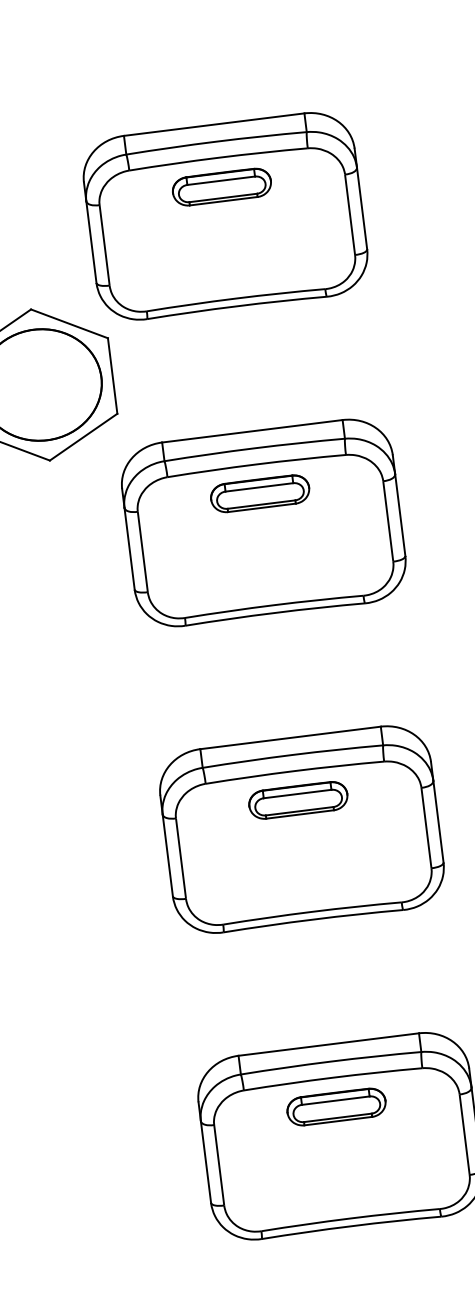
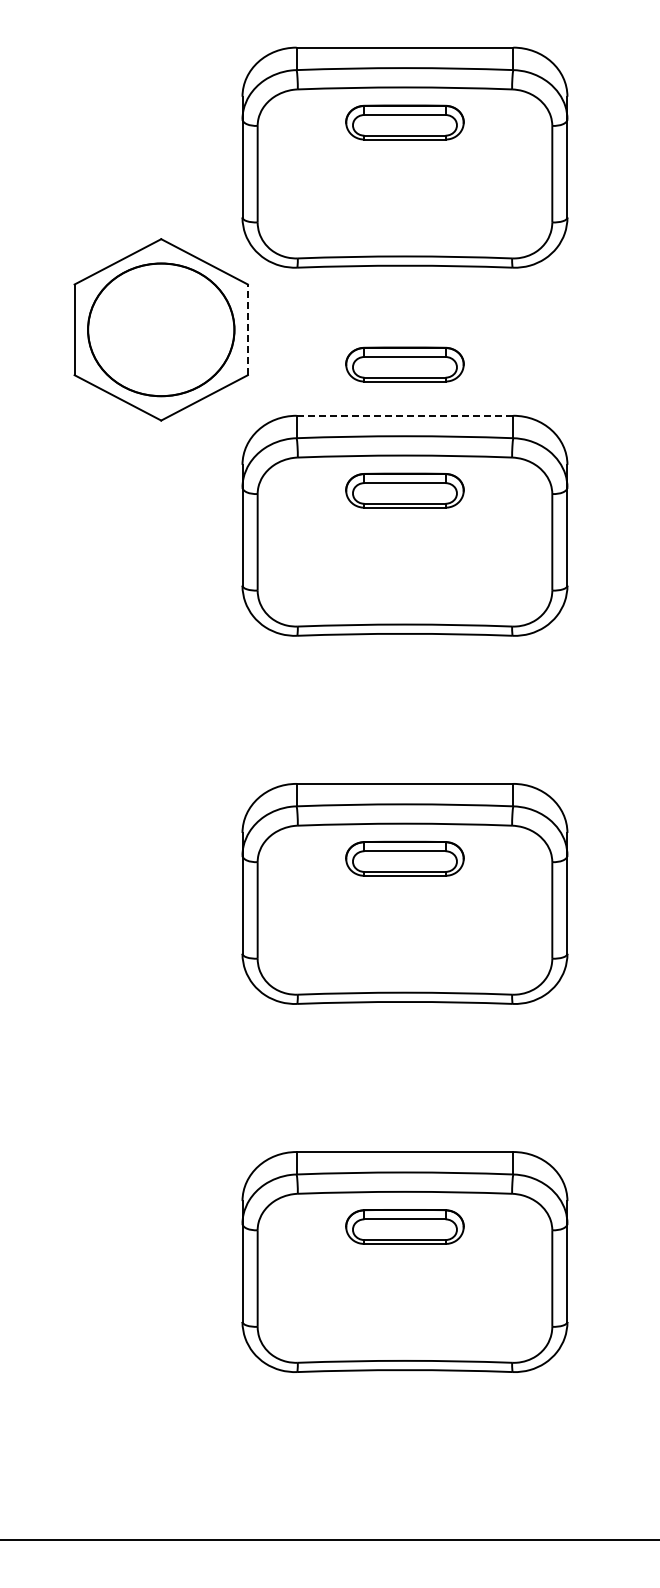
line: (112, 375) -> (247, 329), solid -> dashed
part: (246, 388) -> (404, 364), added
line: (252, 431) -> (405, 415), solid -> dashed

